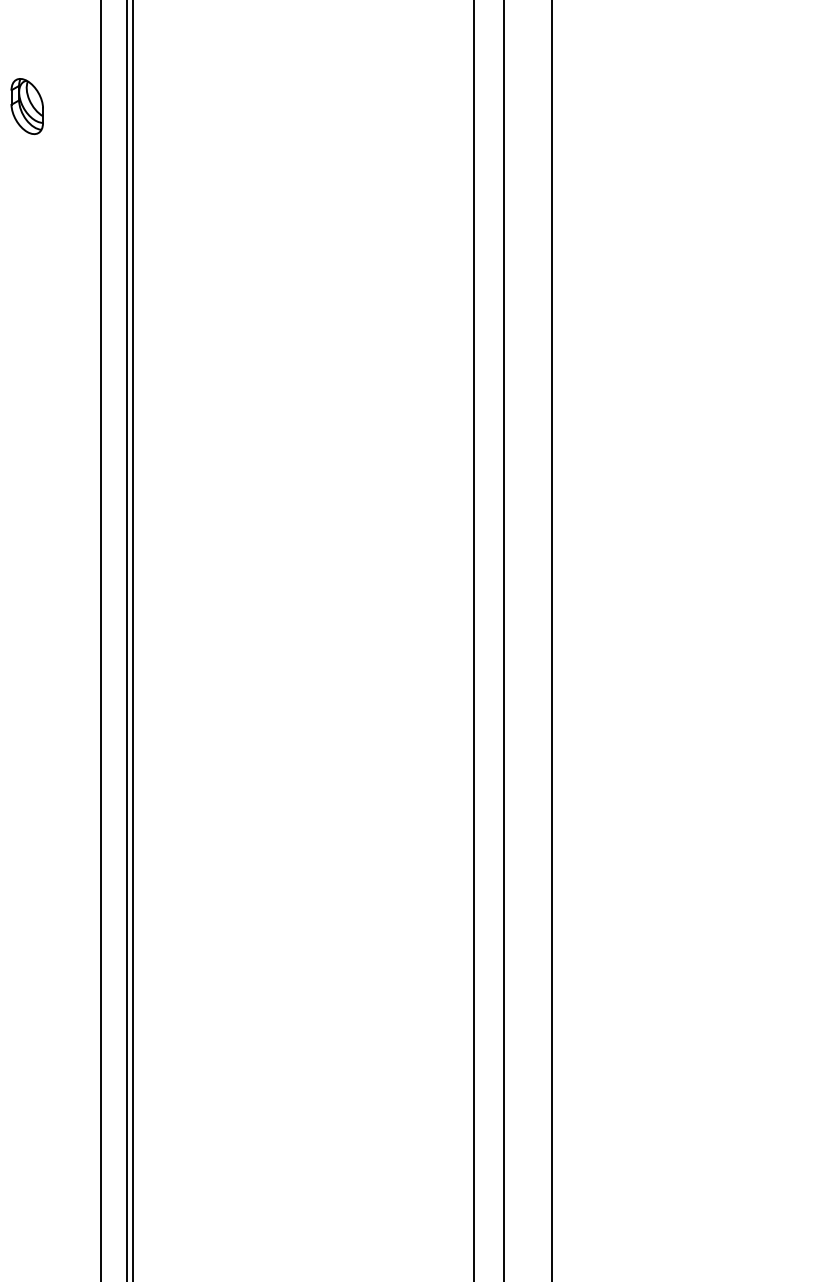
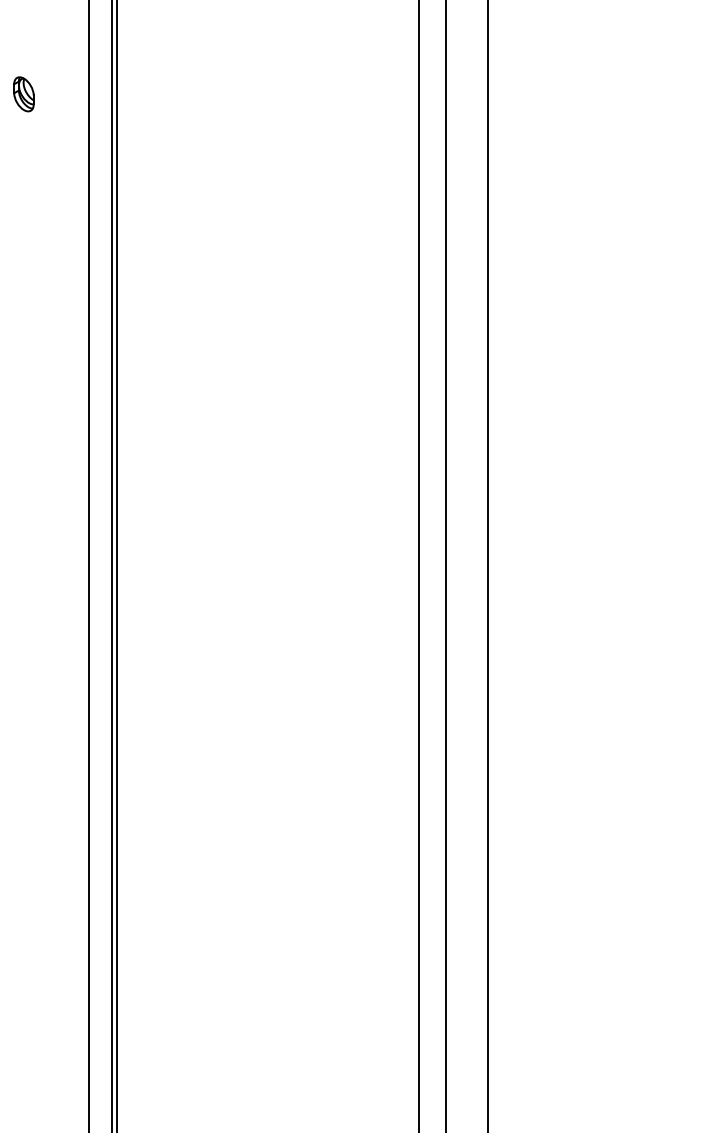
part: (26, 106) -> (23, 94), size x0.7

